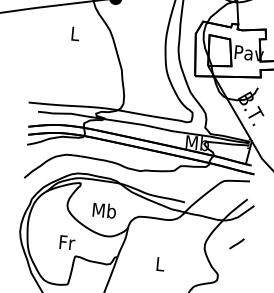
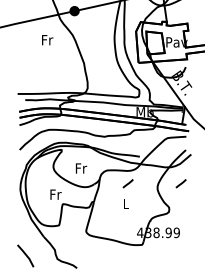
text: (75, 34) -> (47, 40), L -> Fr
text: (103, 210) -> (80, 168), Mb -> Fr
curve: (164, 236) -> (127, 183), added

